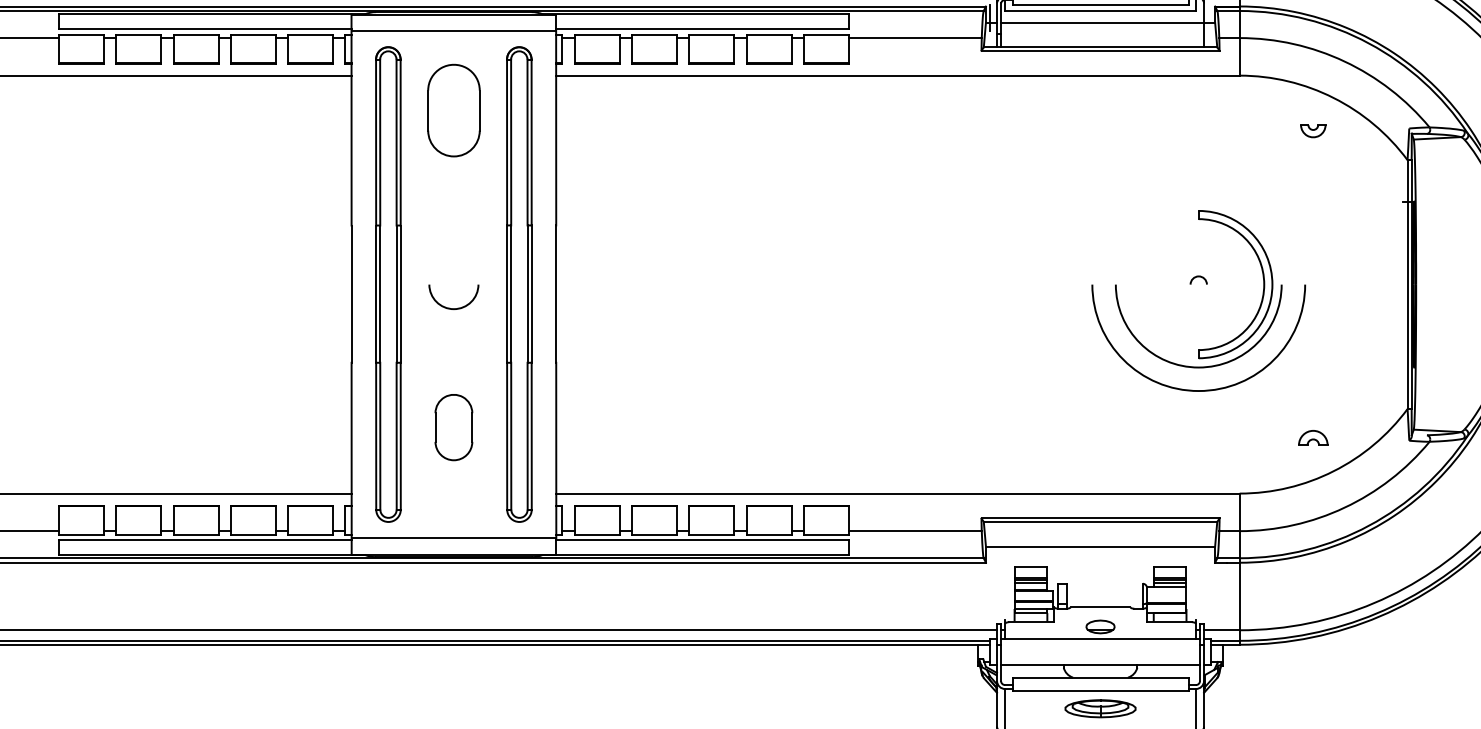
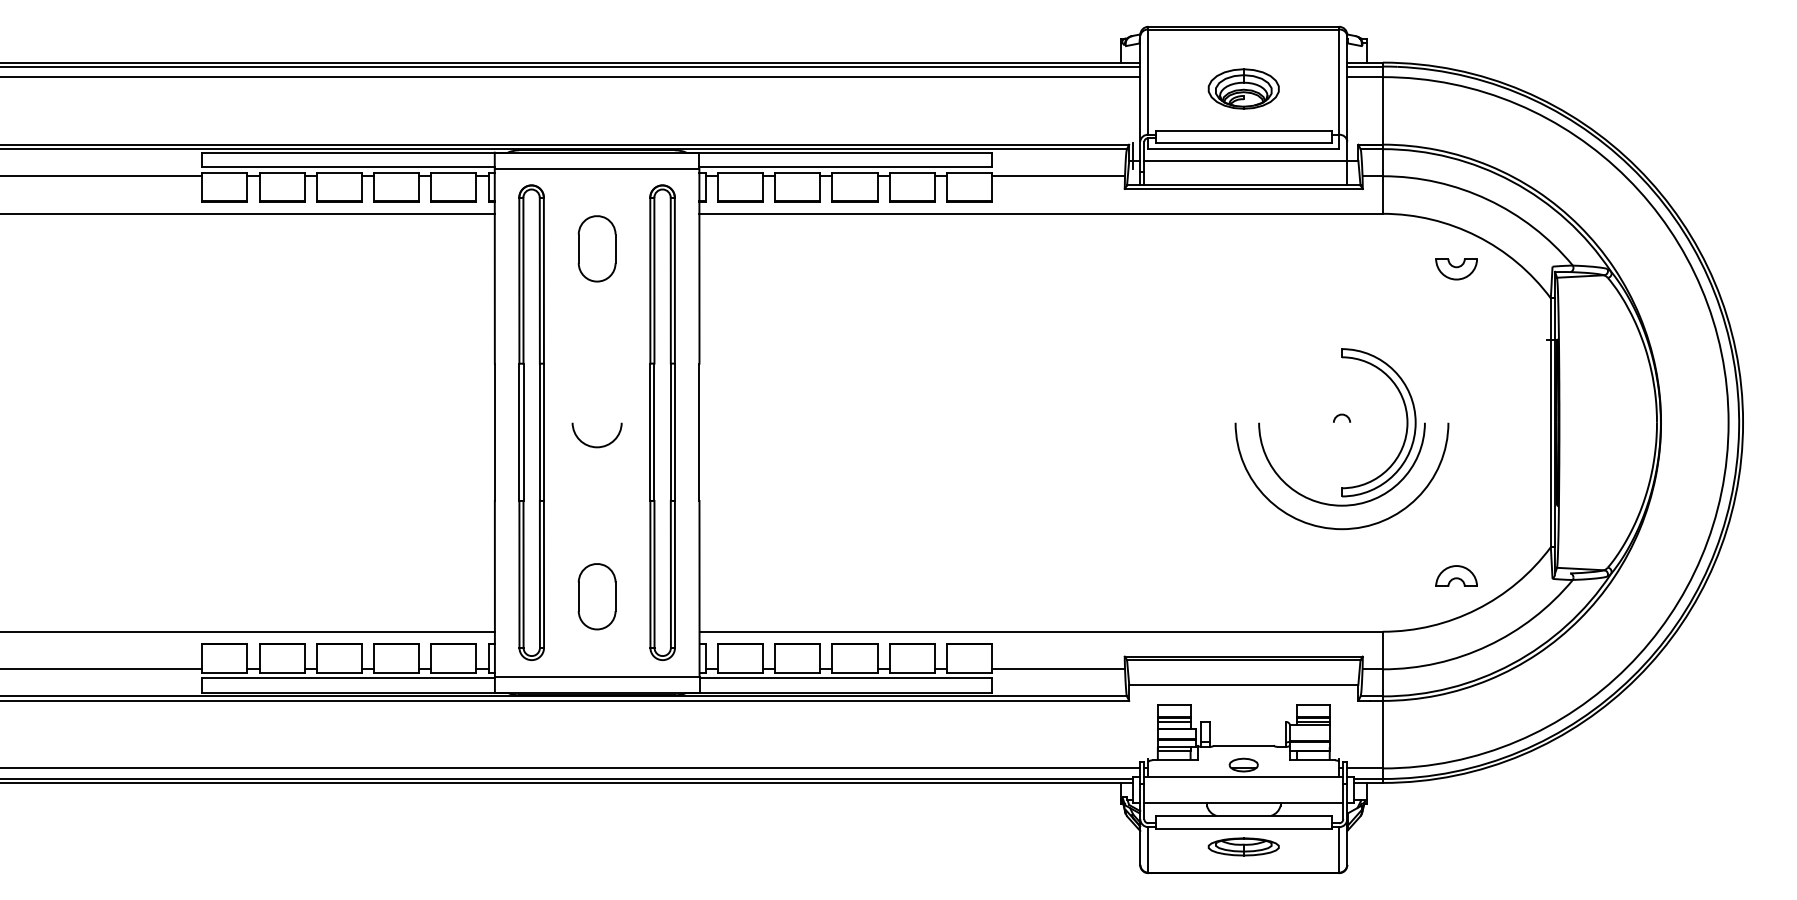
part: (453, 110) -> (596, 248), size x0.71
part: (1313, 131) -> (1456, 269), size x1.67
part: (453, 427) -> (596, 596), moved
part: (1313, 437) -> (1456, 575), size x1.43

